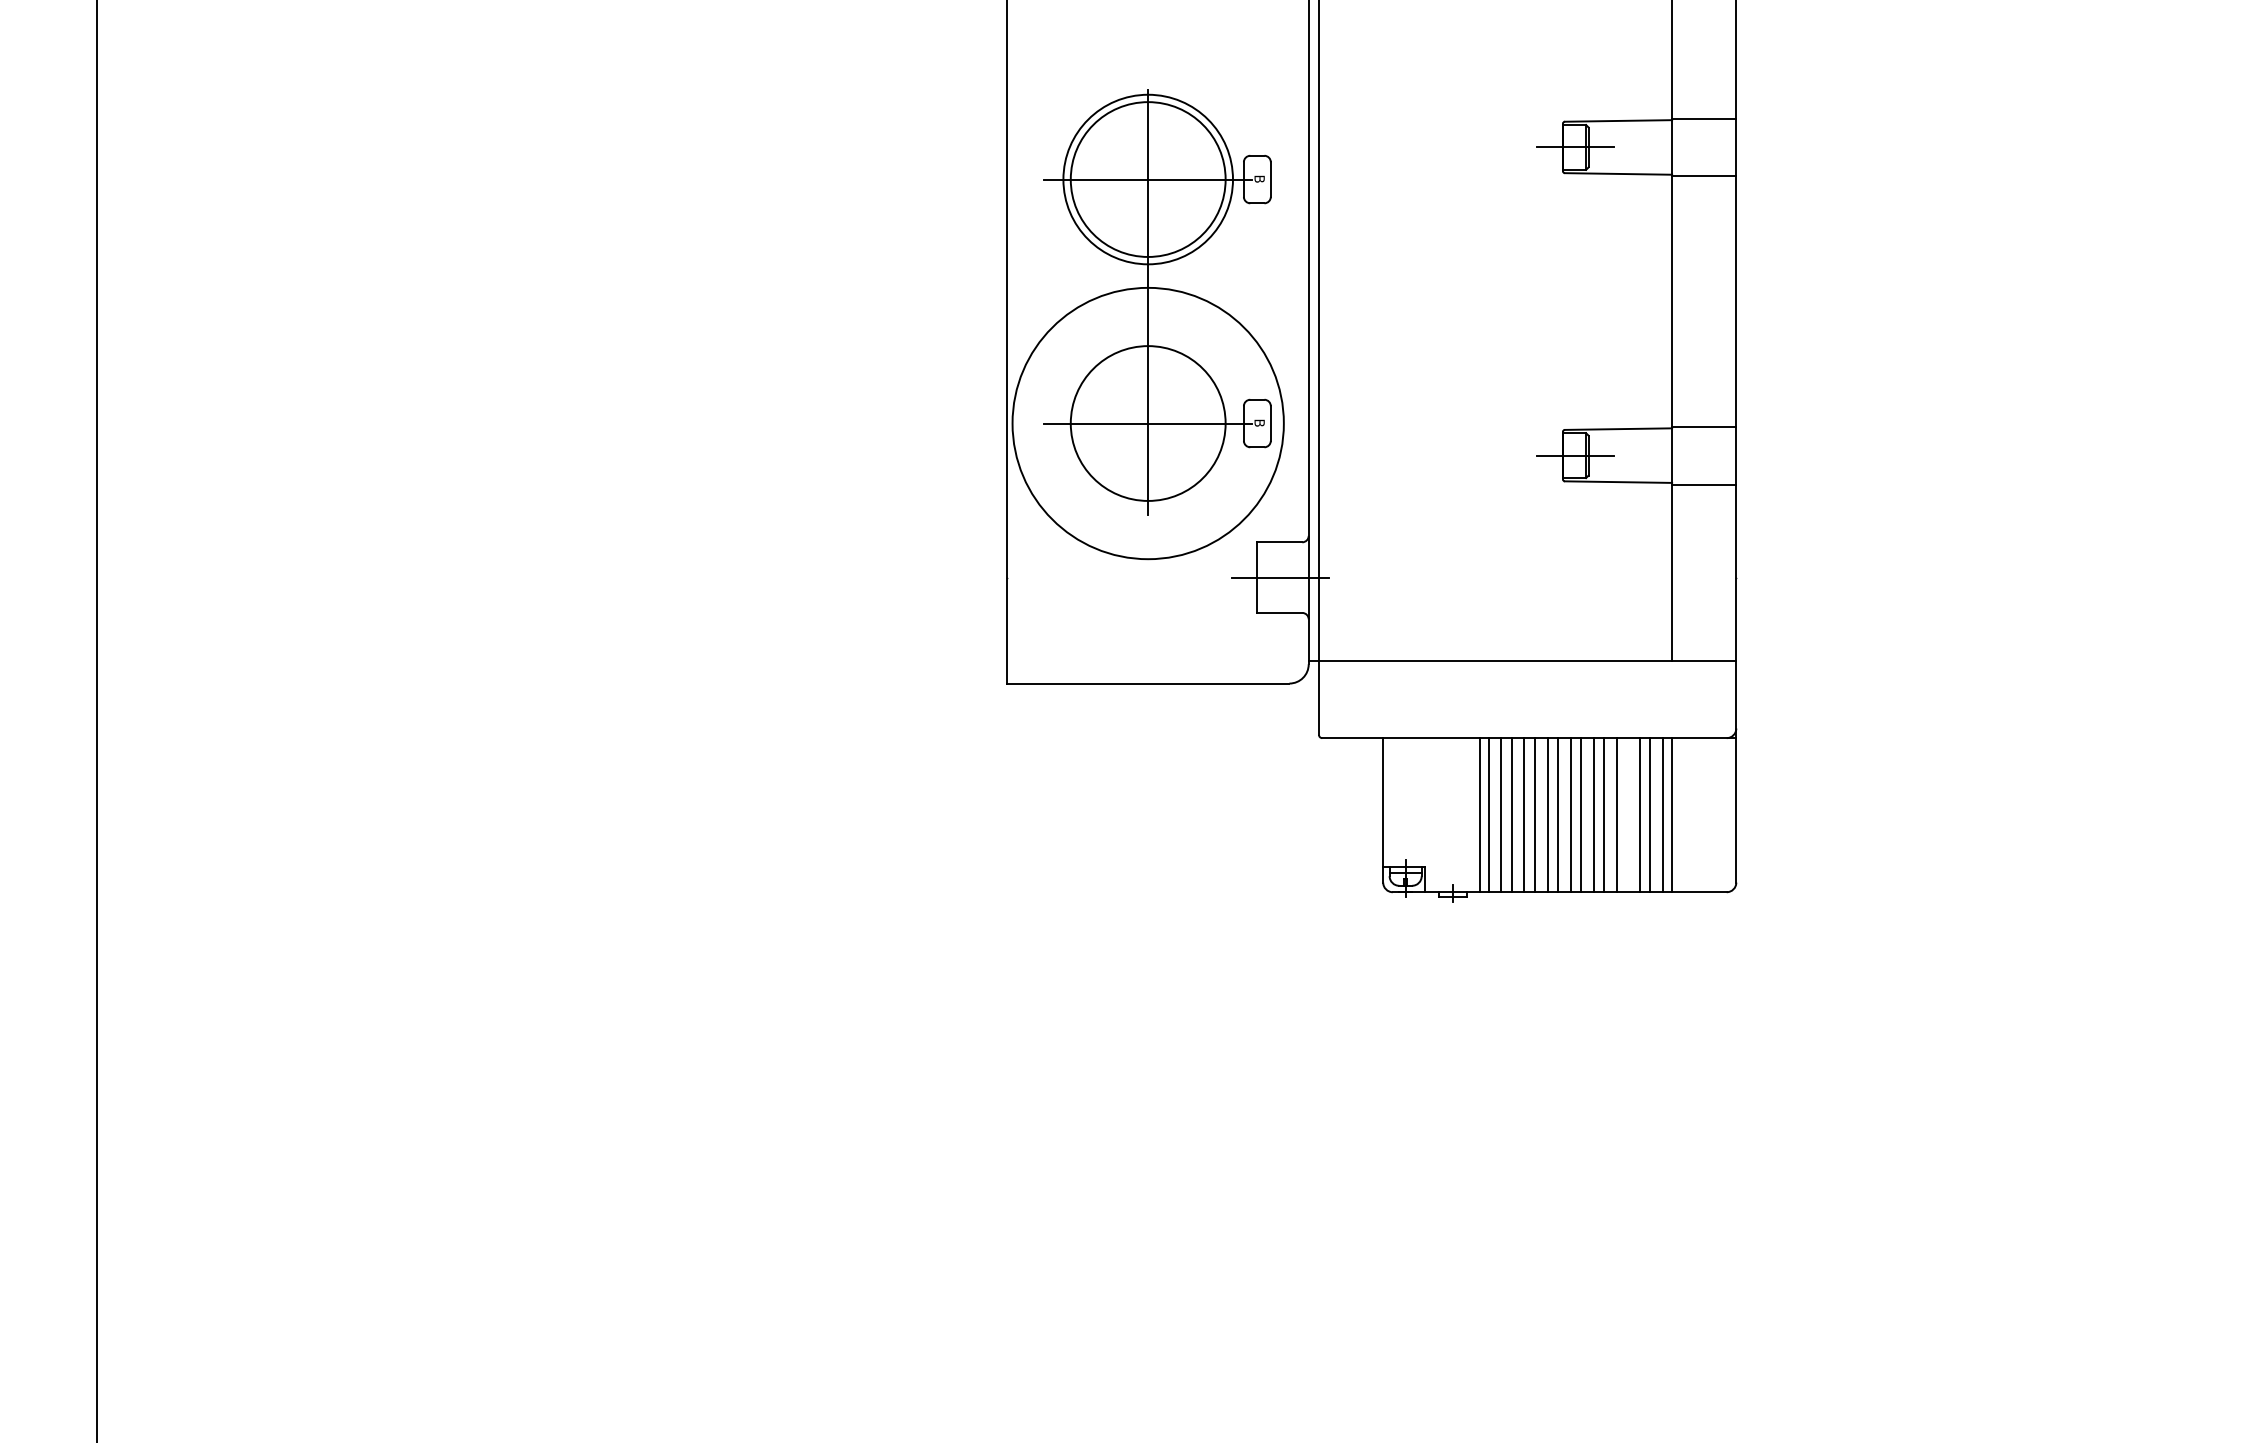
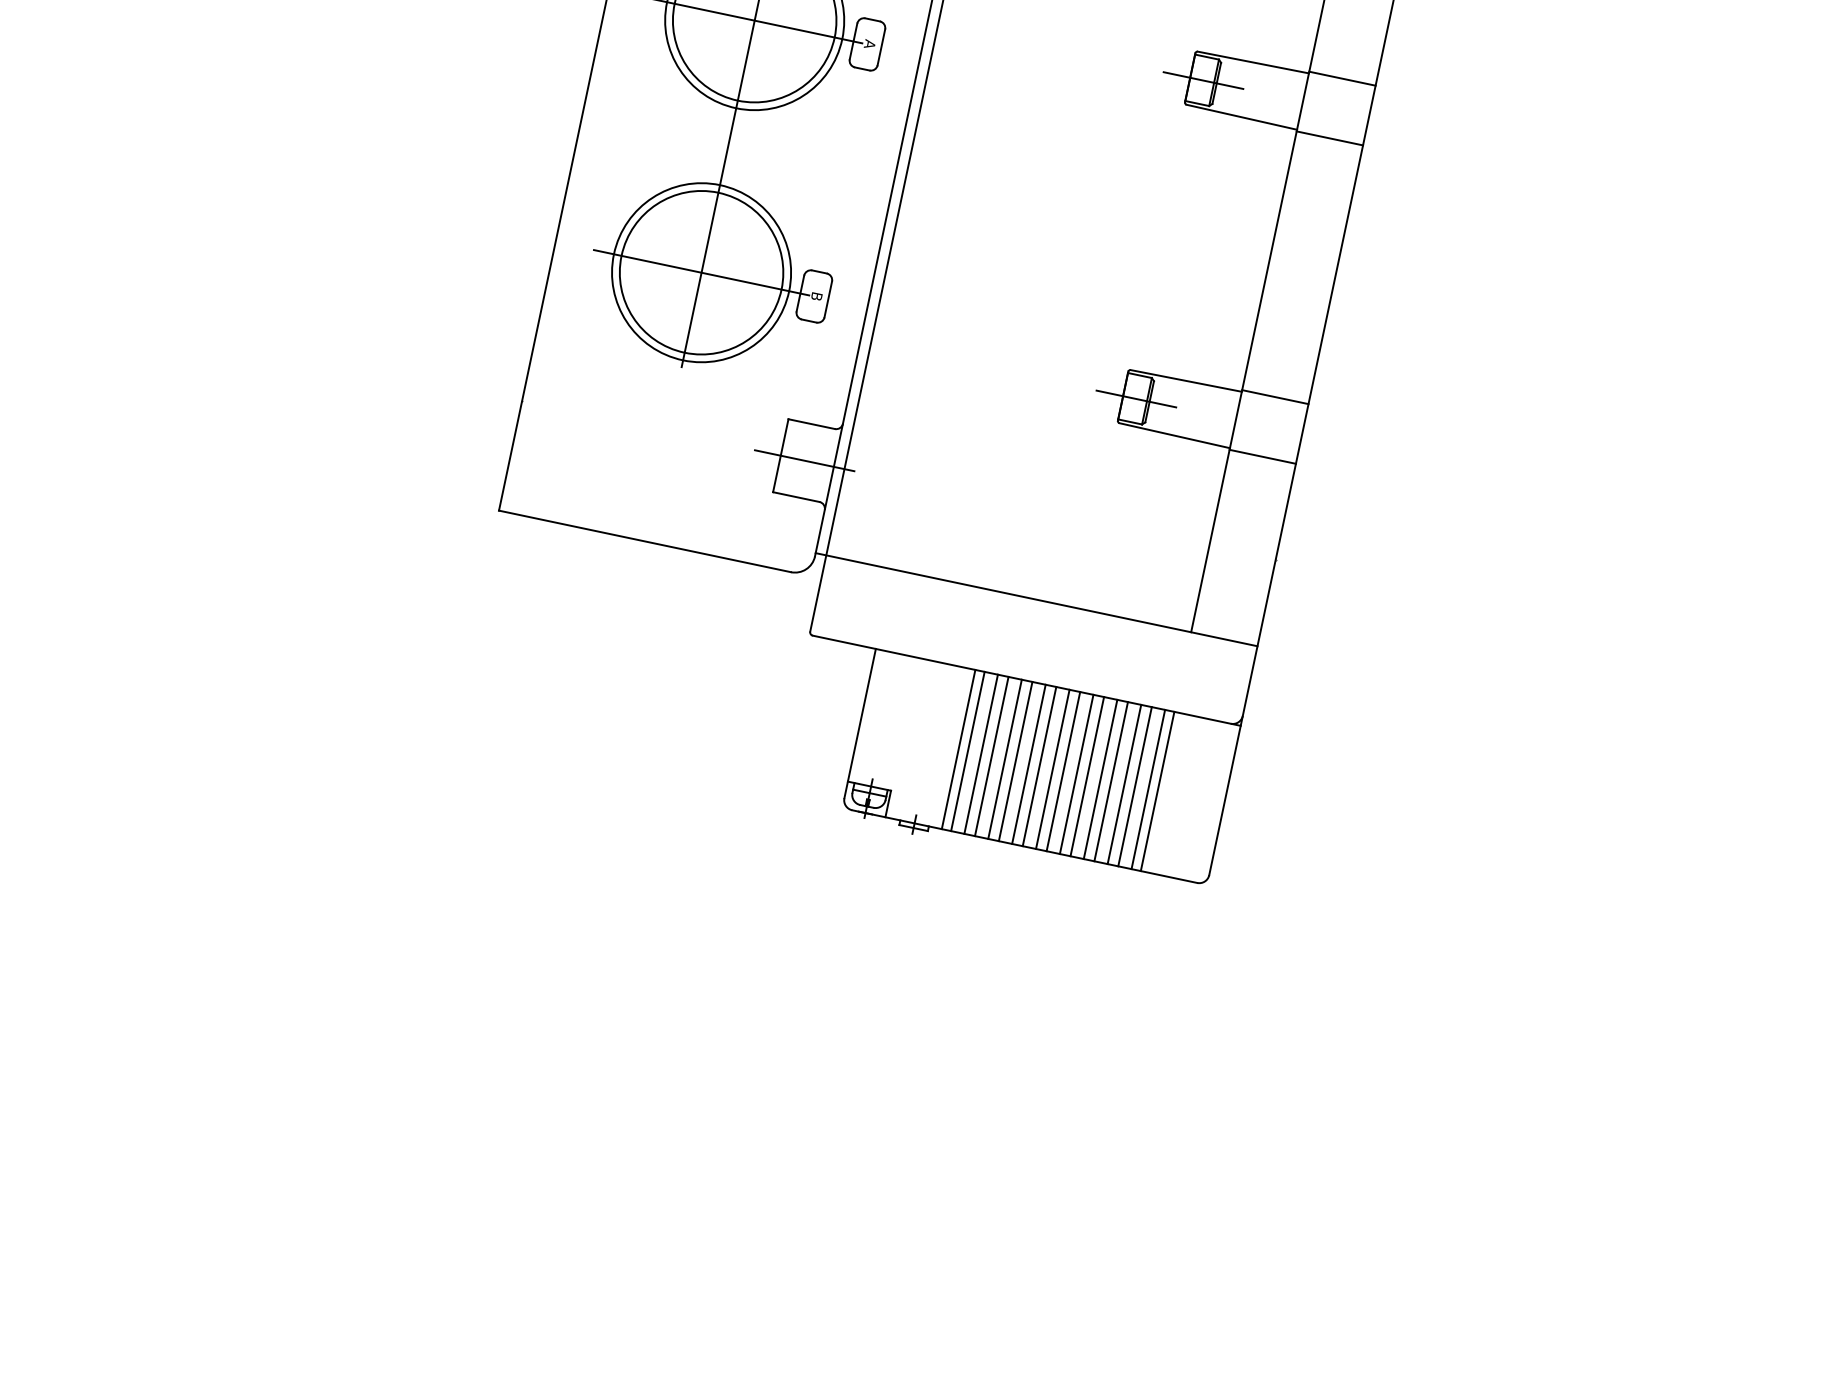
text: (1259, 178) -> (869, 43), B -> A
circle: (1148, 423) -> (701, 272), size x0.62
line: (1627, 815) -> (1111, 782), added

